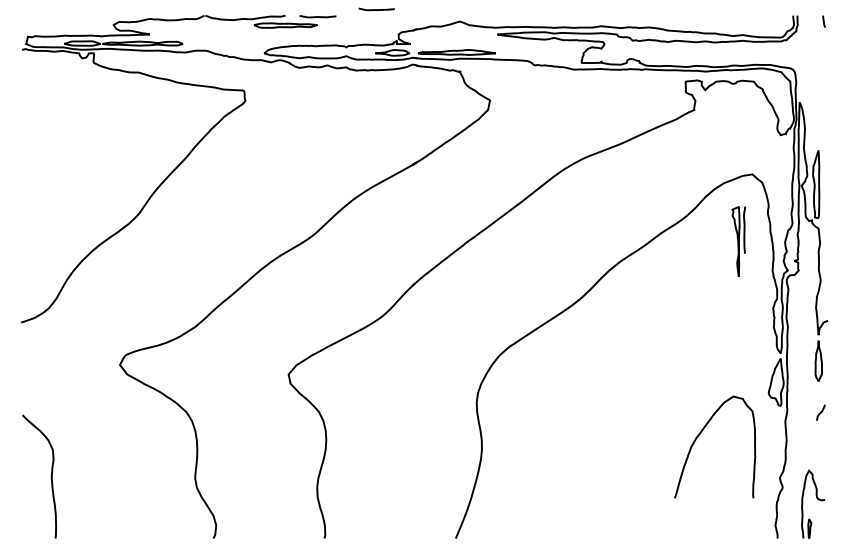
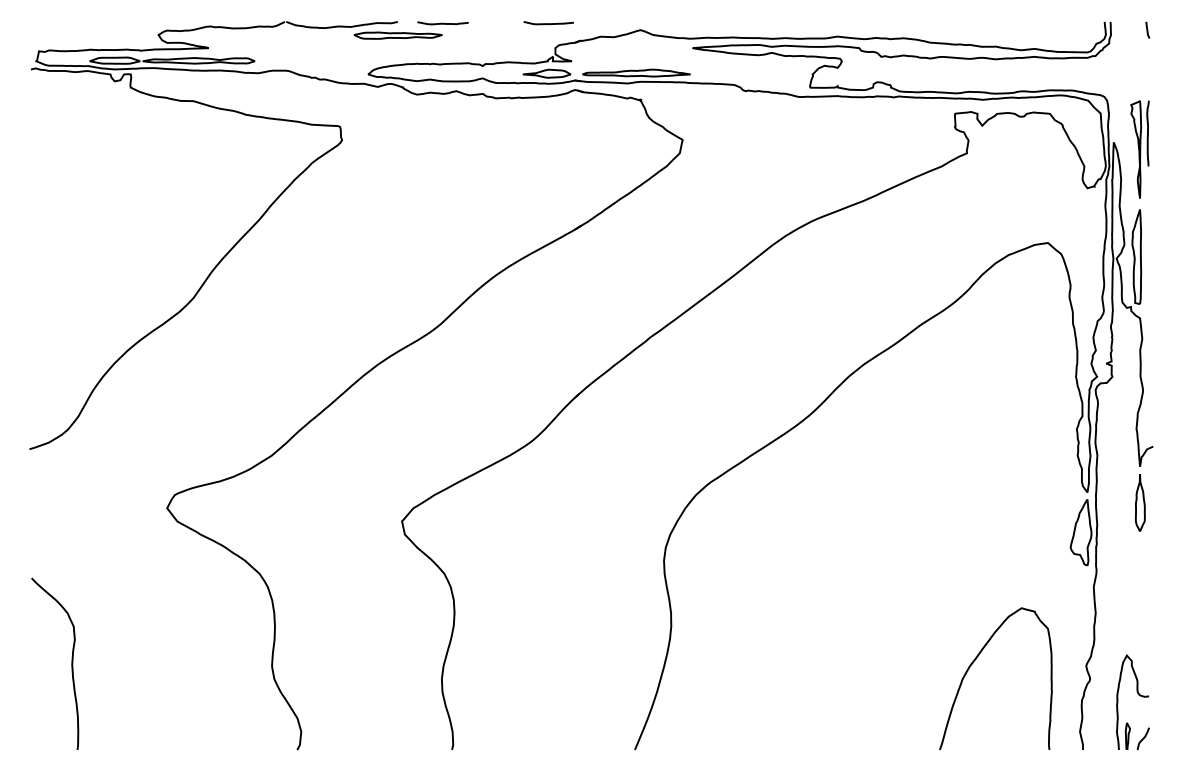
curve: (376, 9) -> (548, 23), moved
part: (738, 241) -> (1139, 149), moved
curve: (820, 412) -> (1142, 738), moved
curve: (698, 436) -> (973, 663), moved

